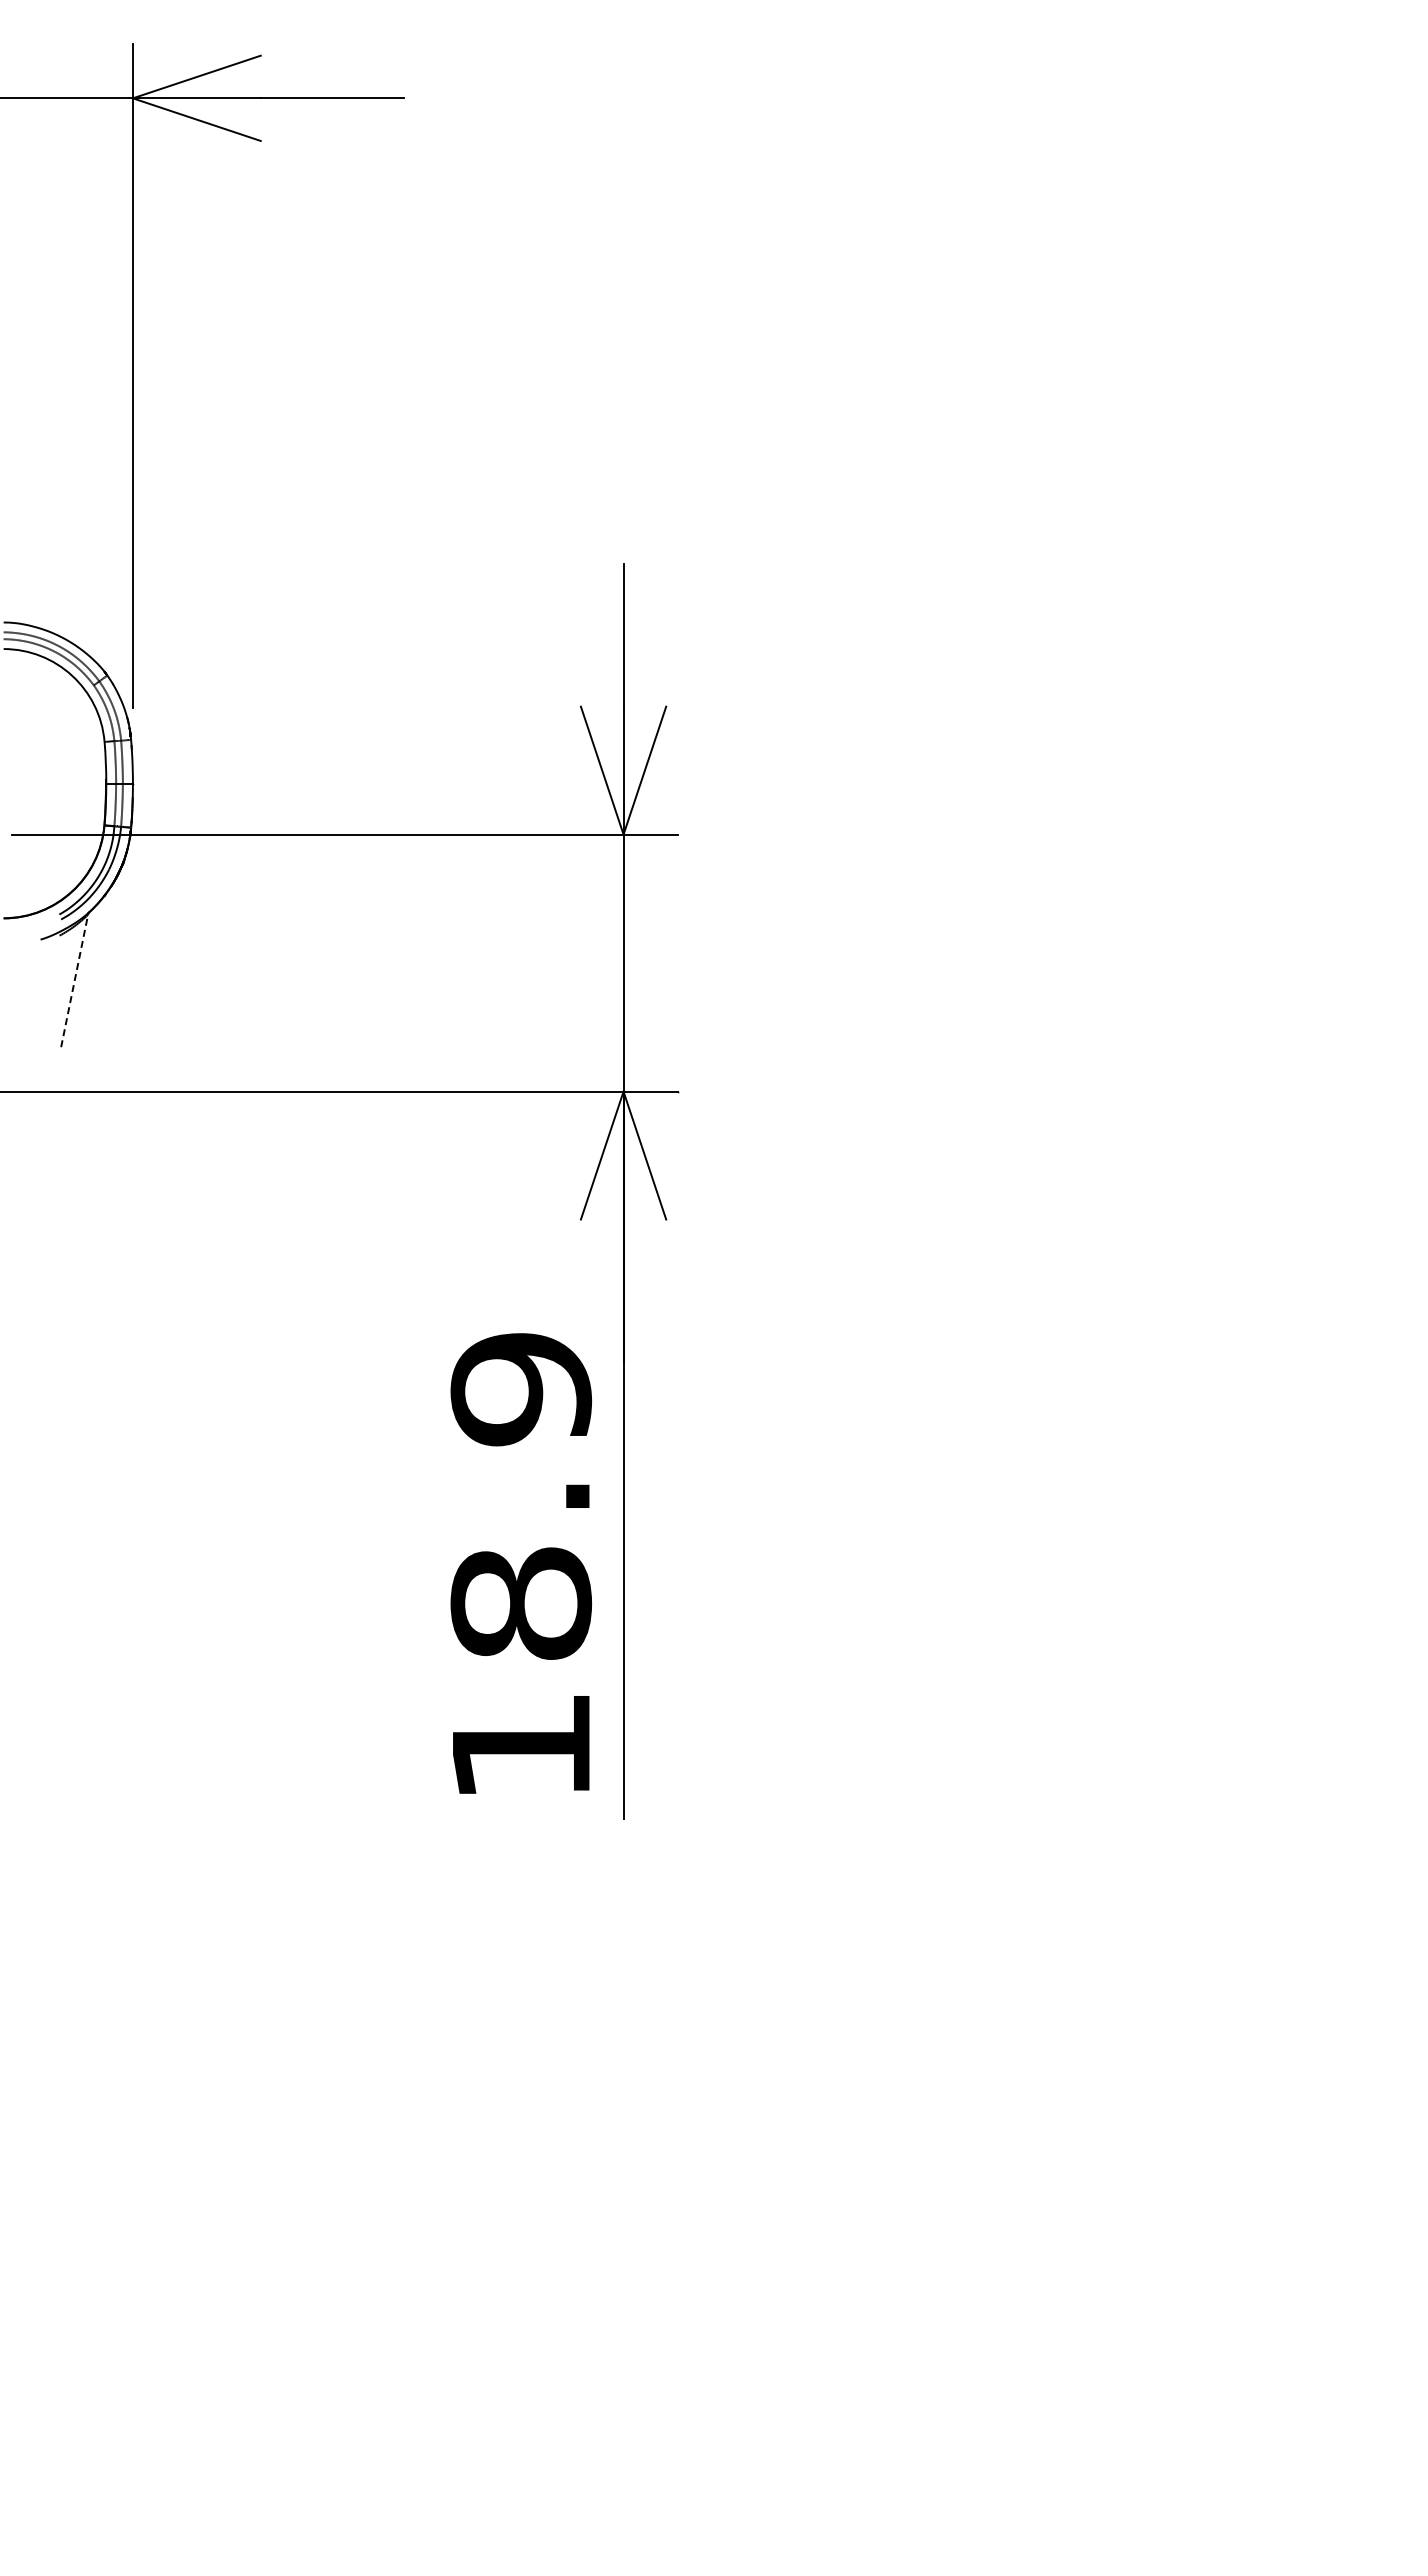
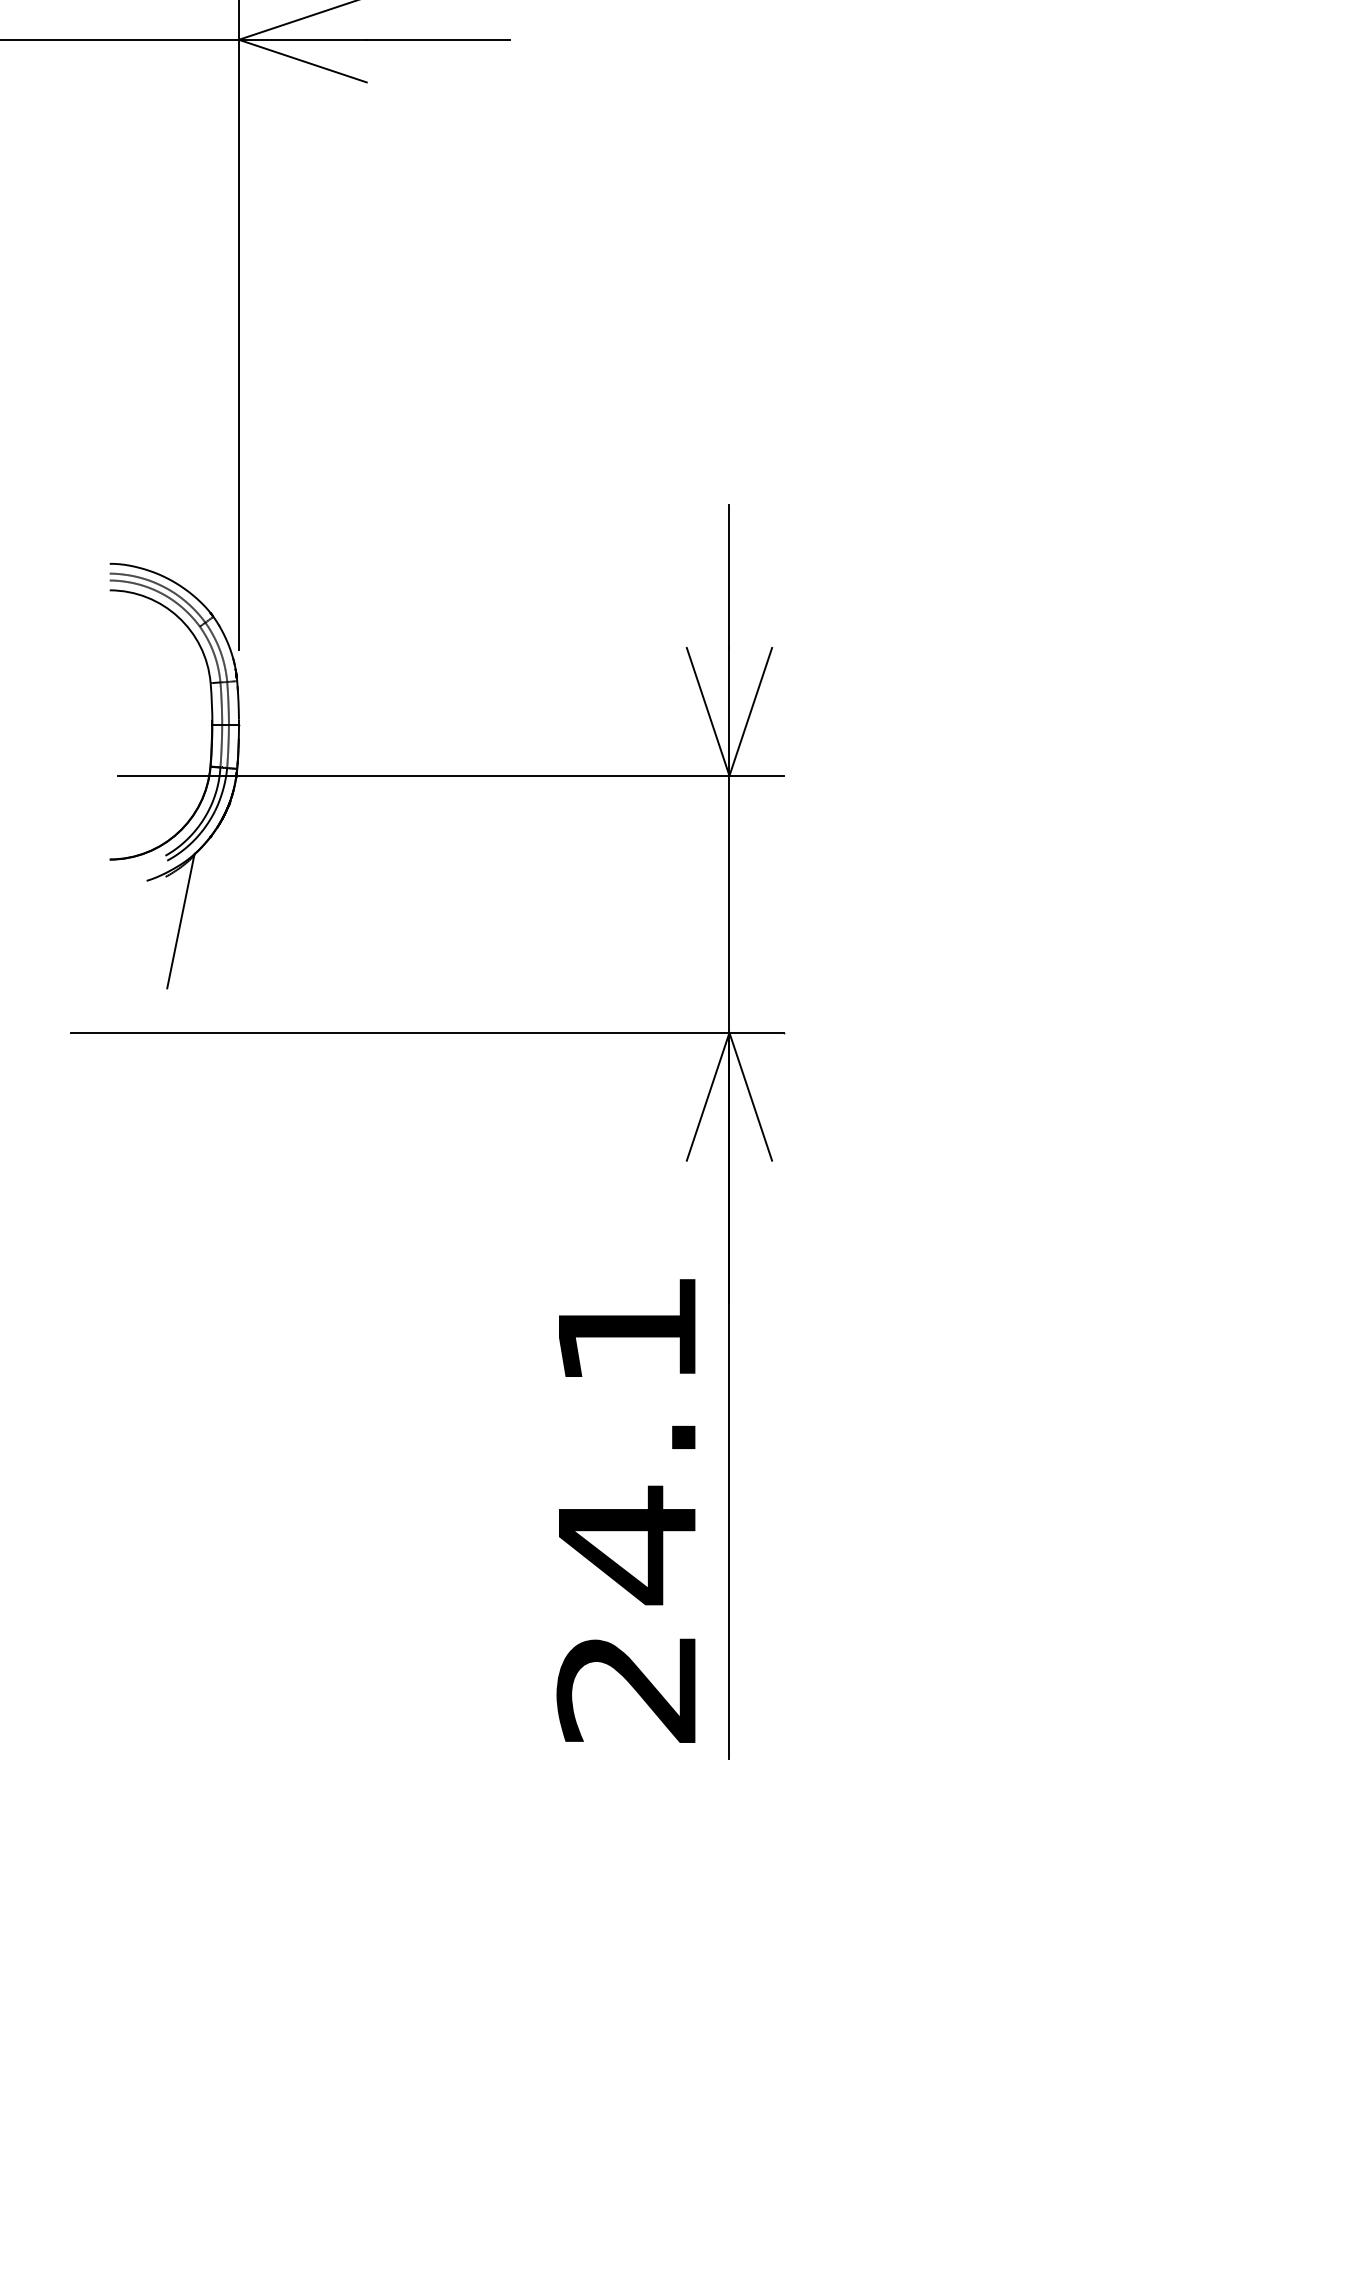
line: (74, 980) -> (180, 921), dashed -> solid
text: (521, 1567) -> (627, 1508), 18.9 -> 24.1

